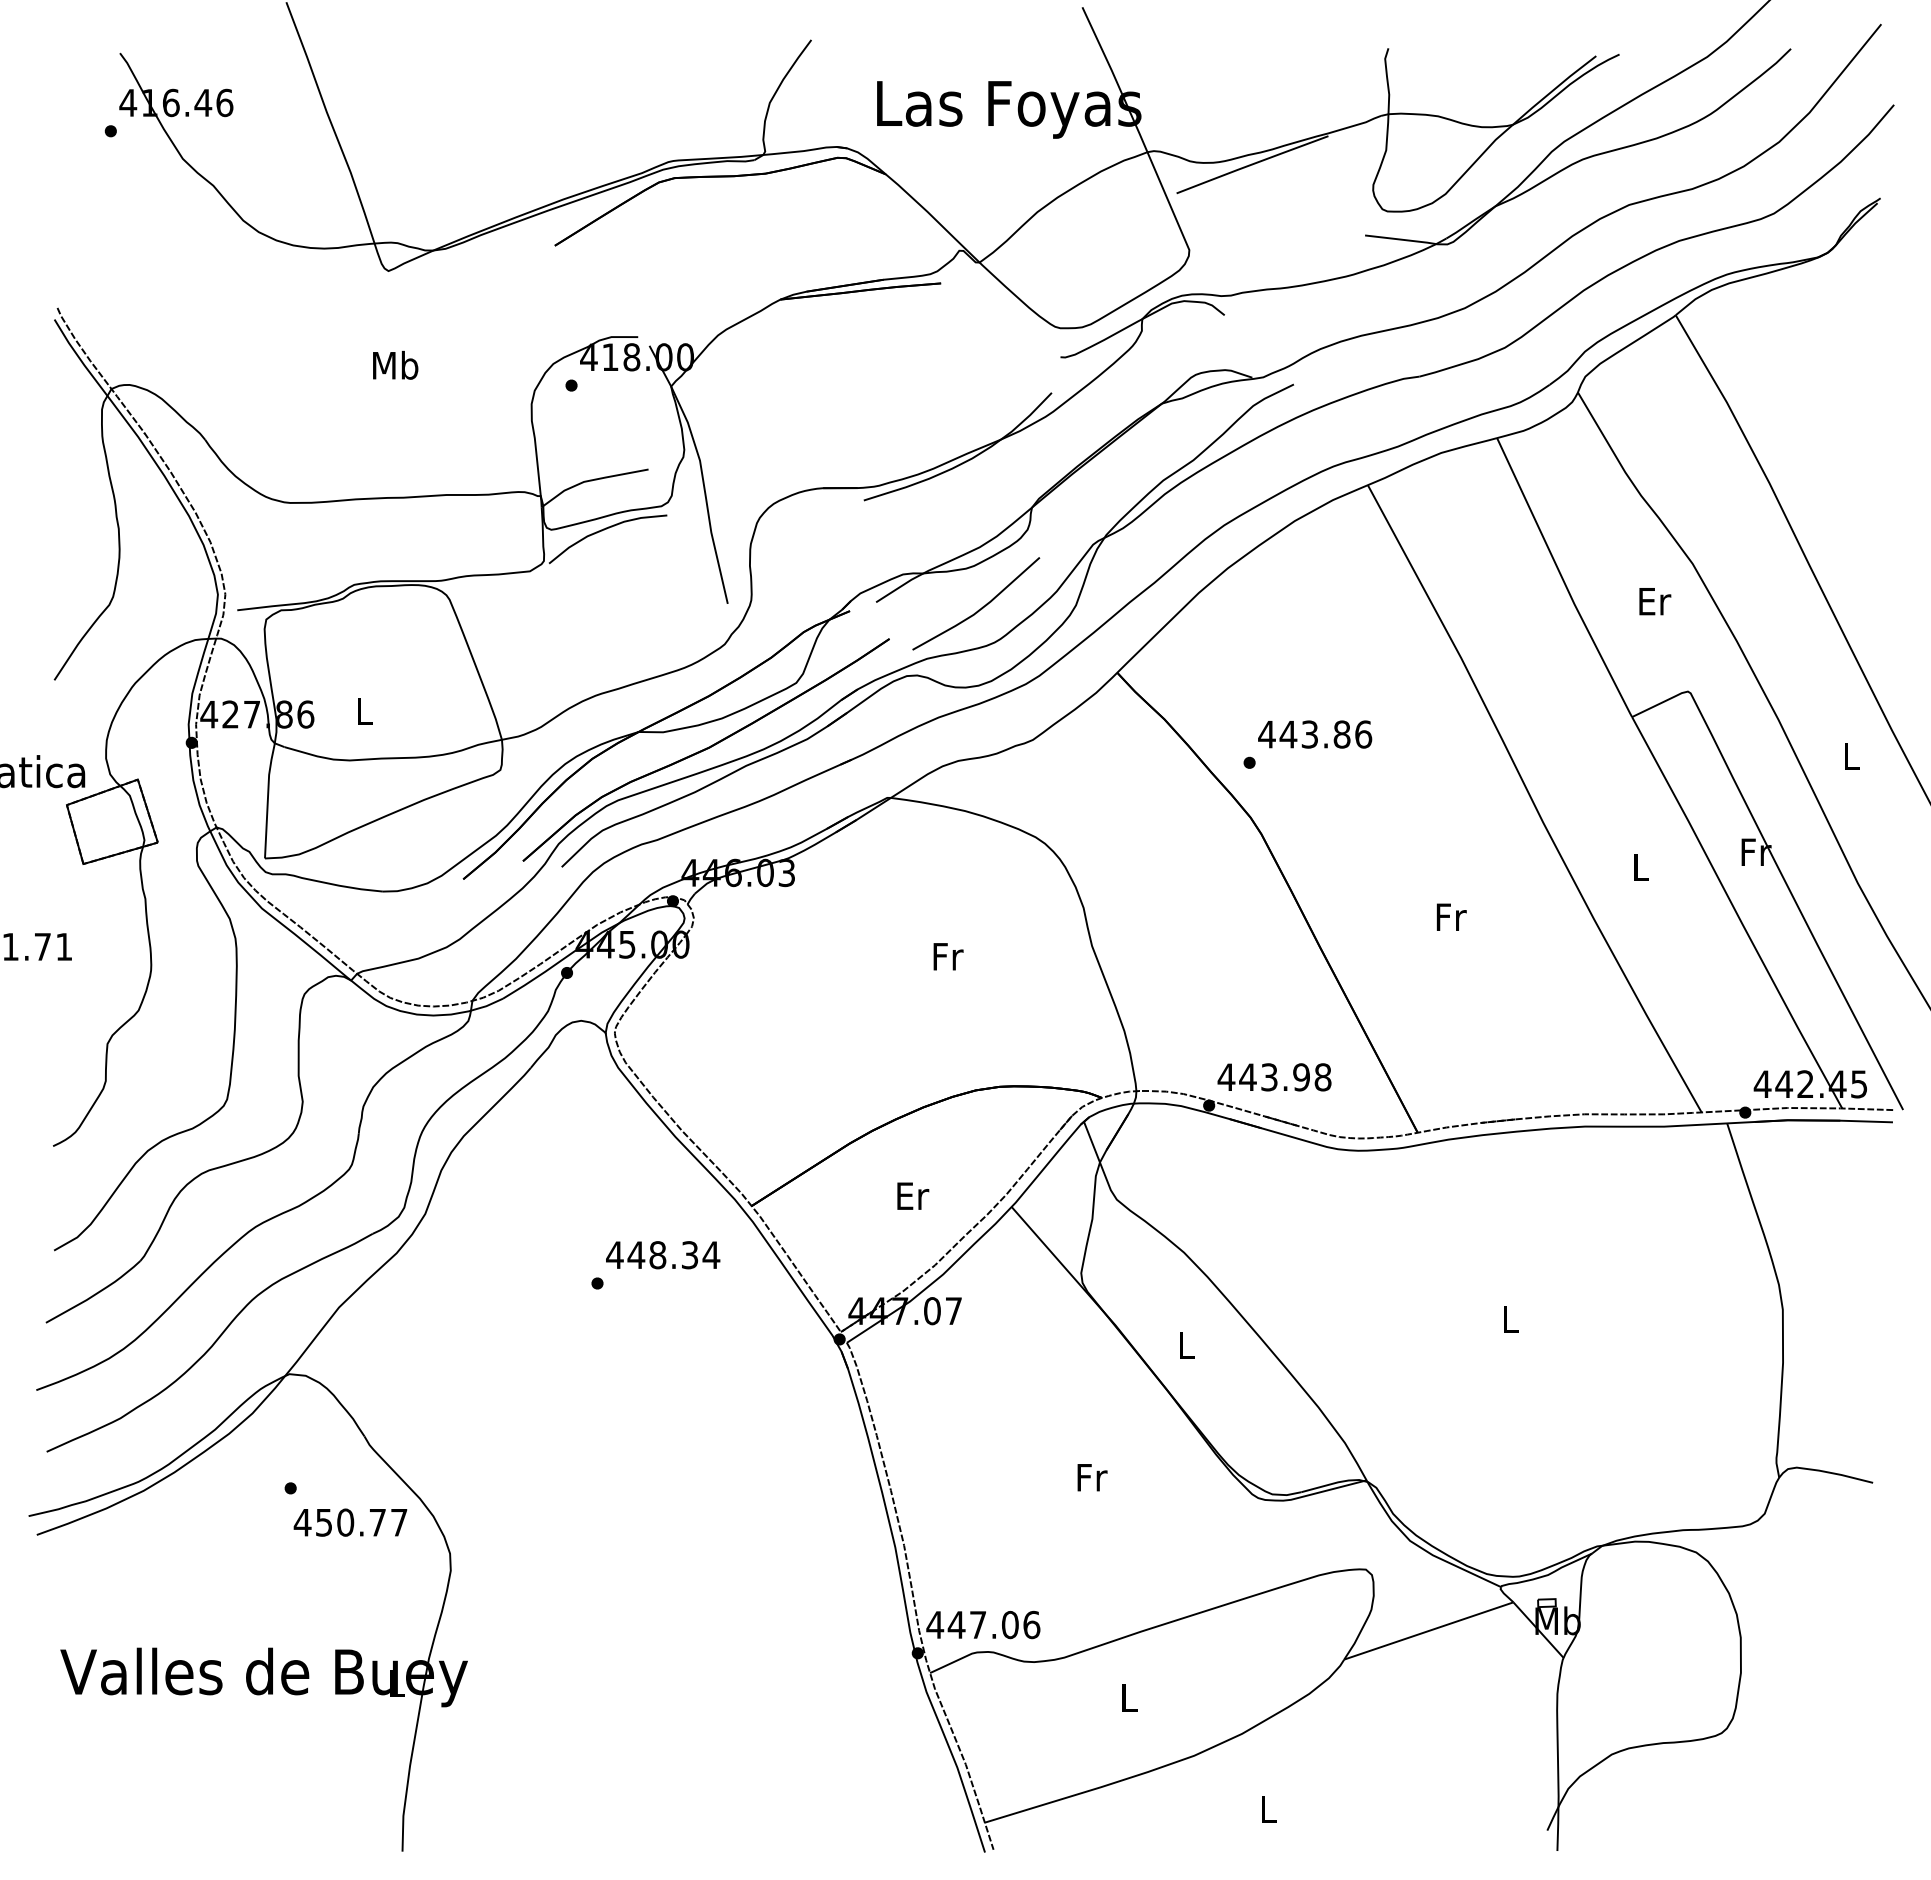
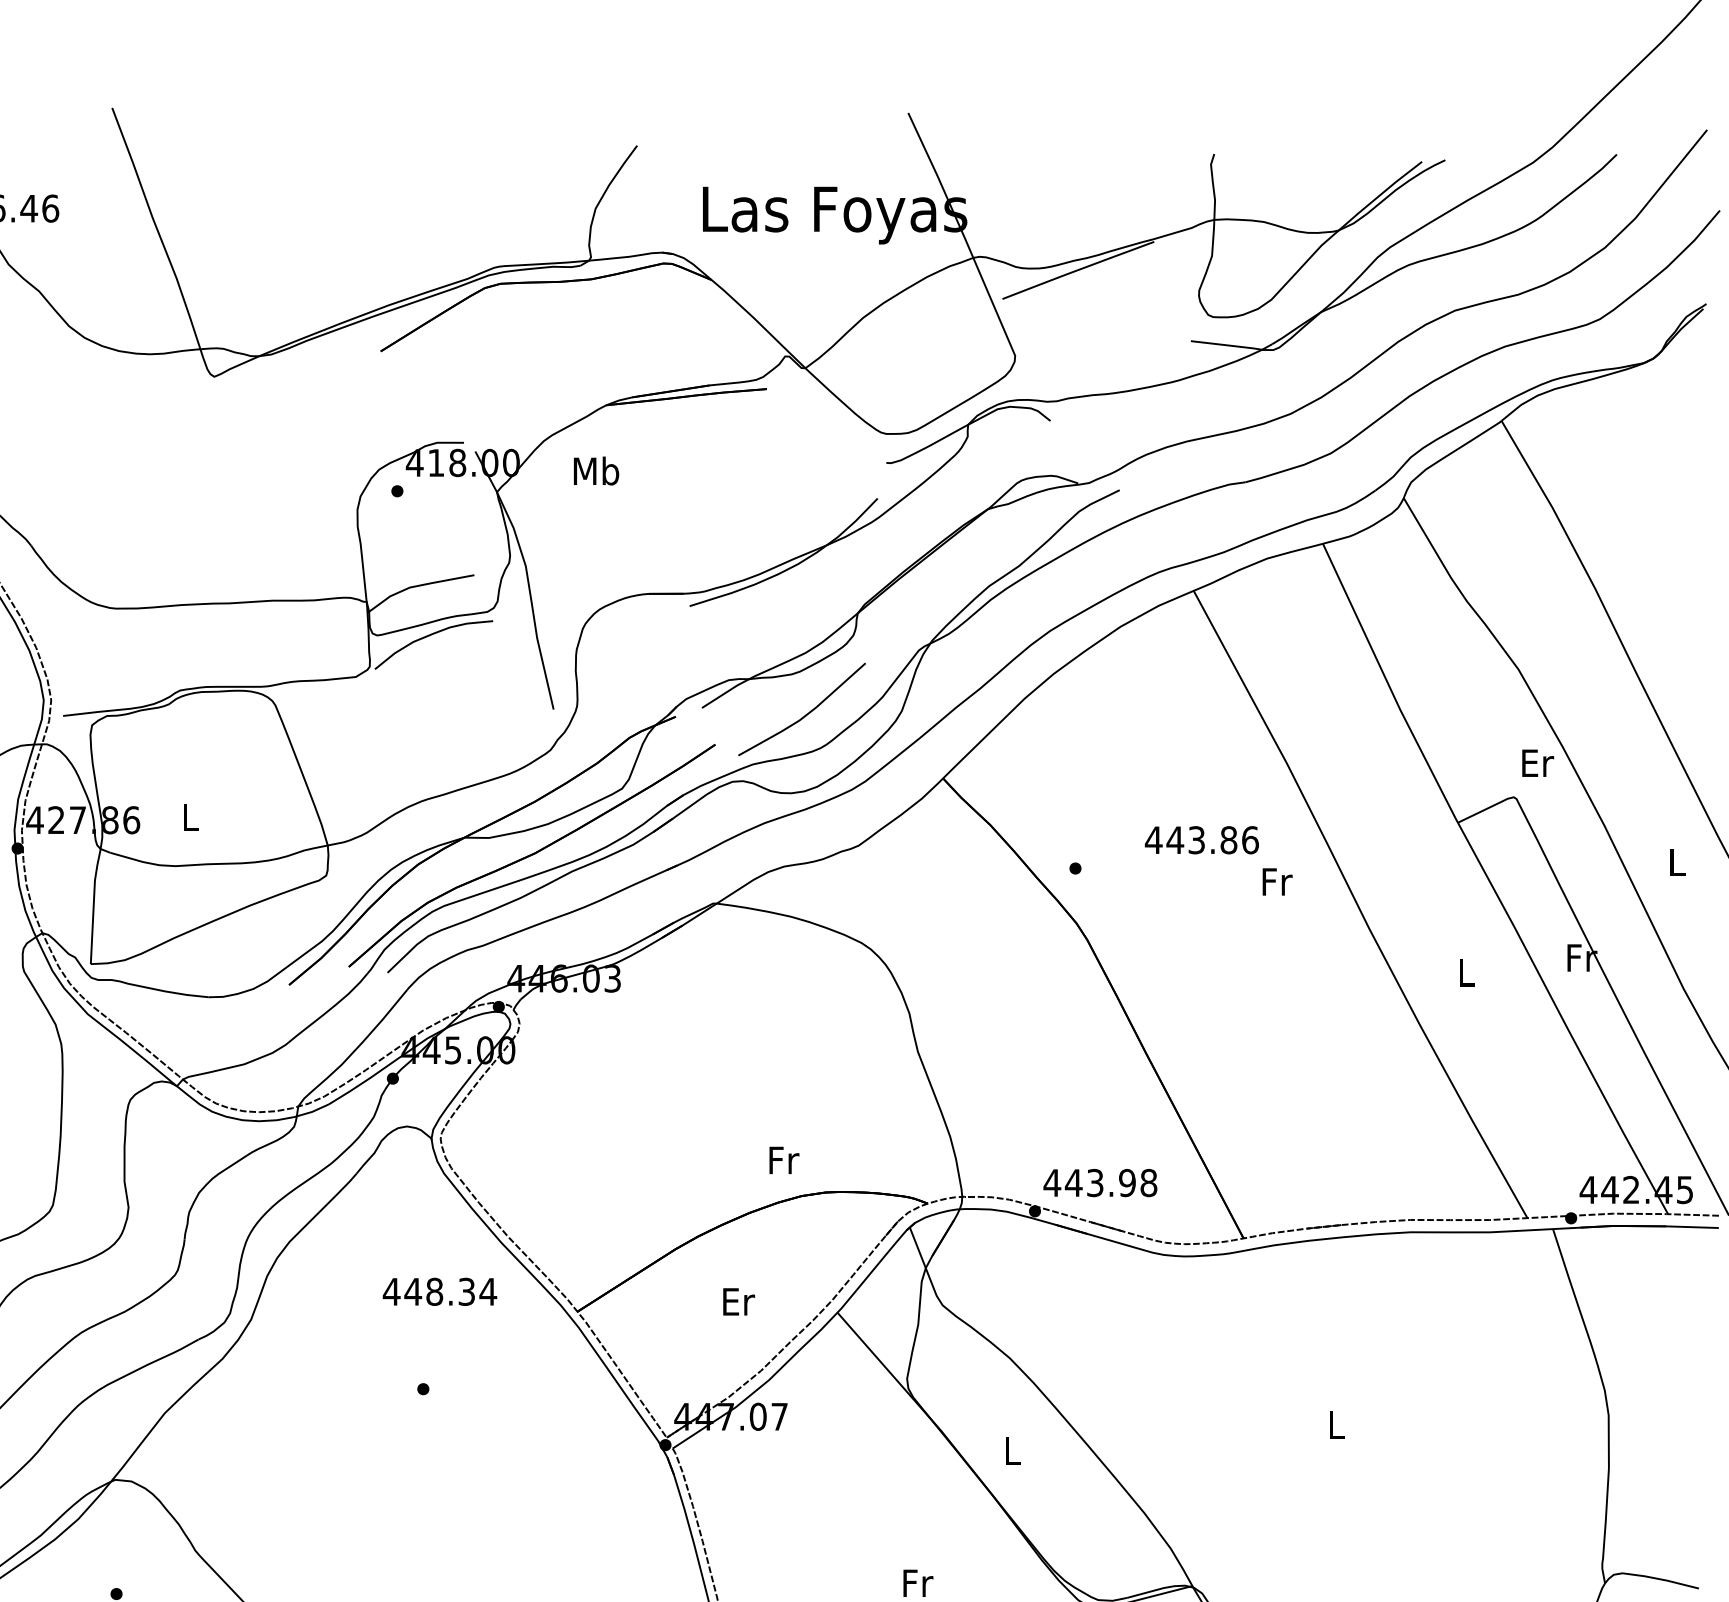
text: (395, 365) -> (596, 471), moved
text: (1655, 601) -> (1538, 763), moved
text: (1315, 734) -> (1202, 840), moved
text: (1451, 916) -> (1277, 881), moved
text: (948, 956) -> (784, 1160), moved
text: (663, 1255) -> (440, 1292), moved

